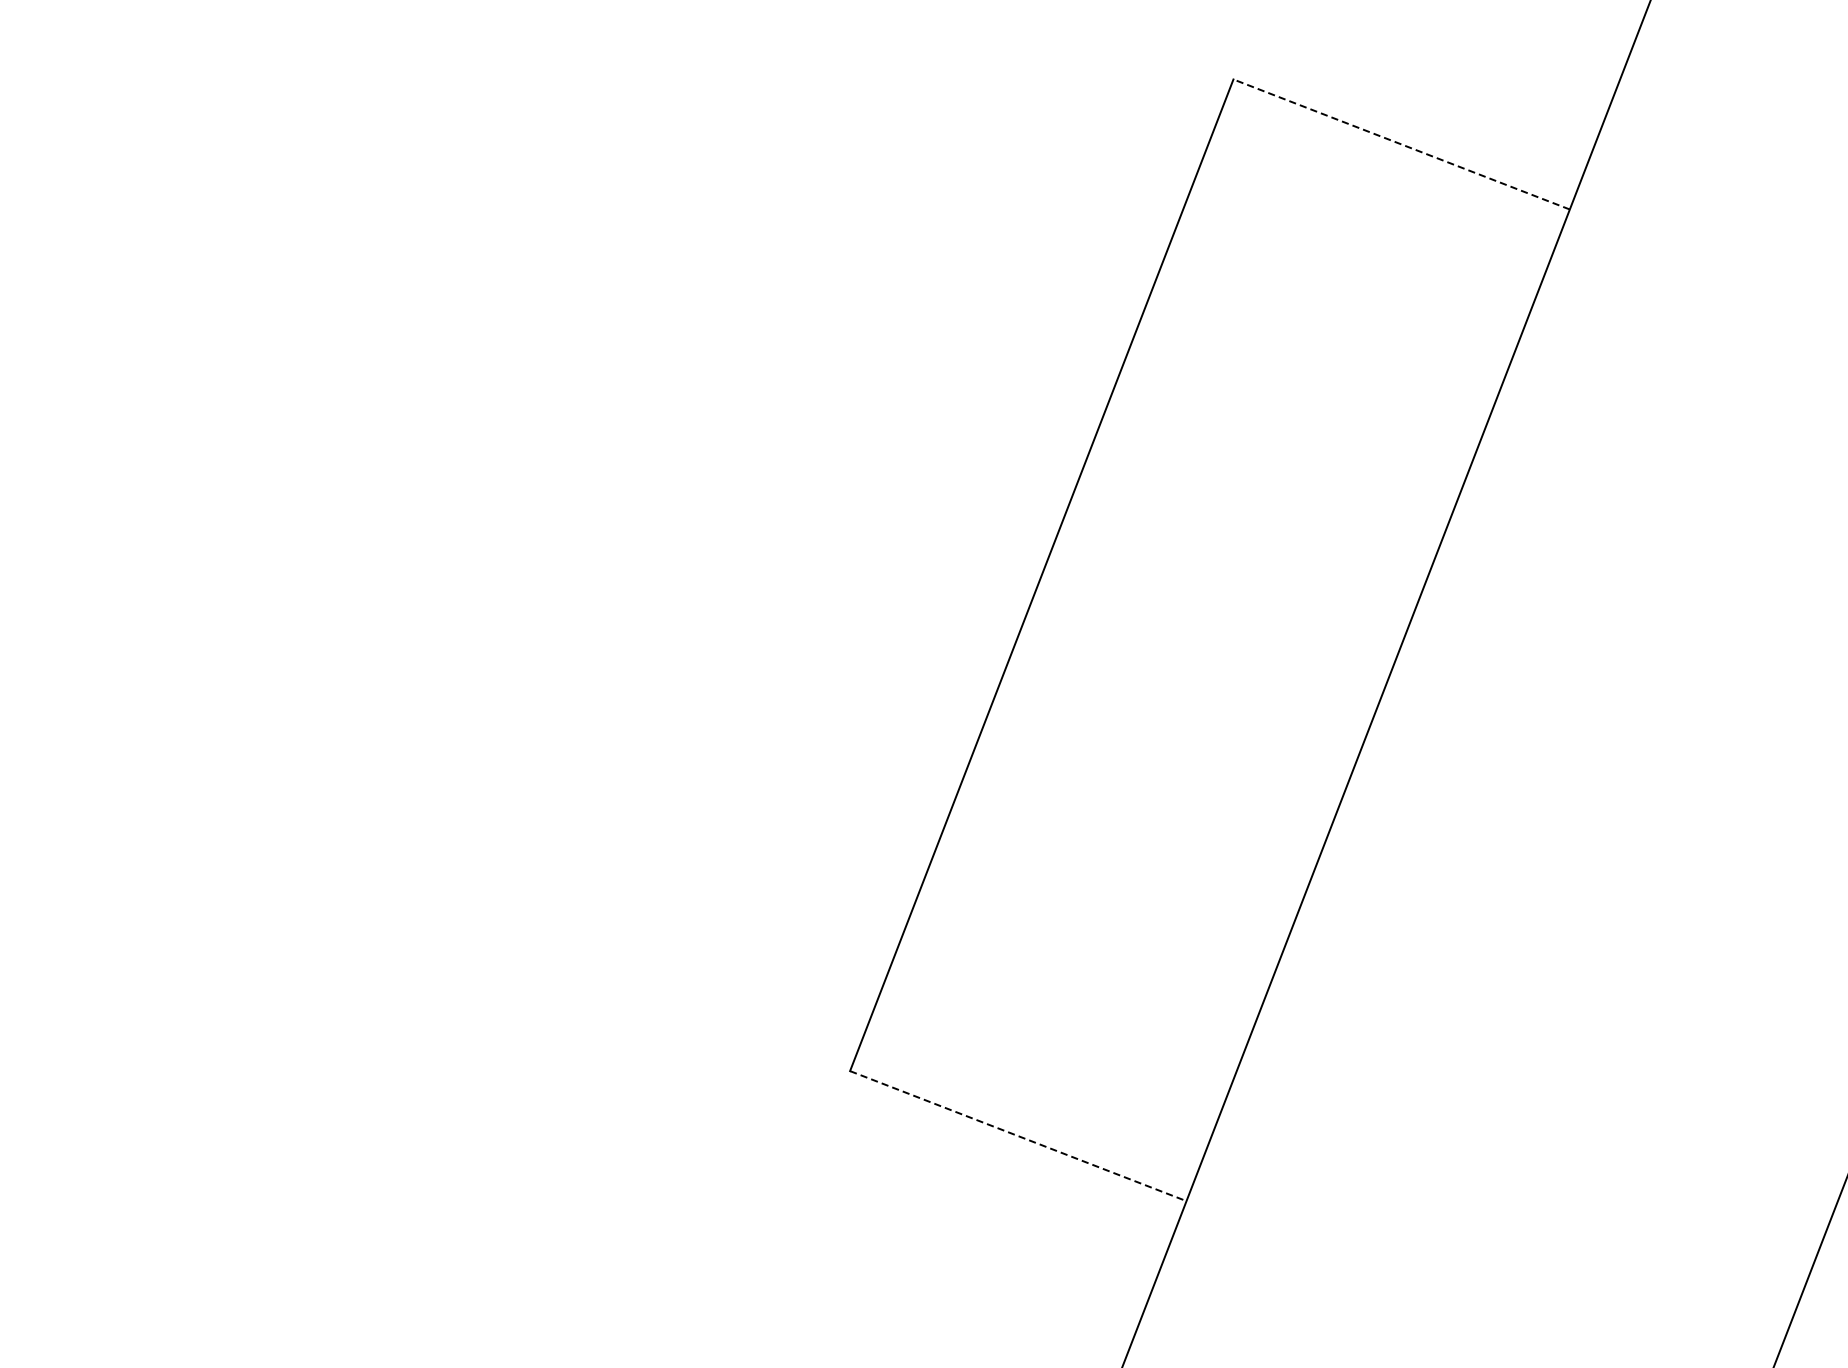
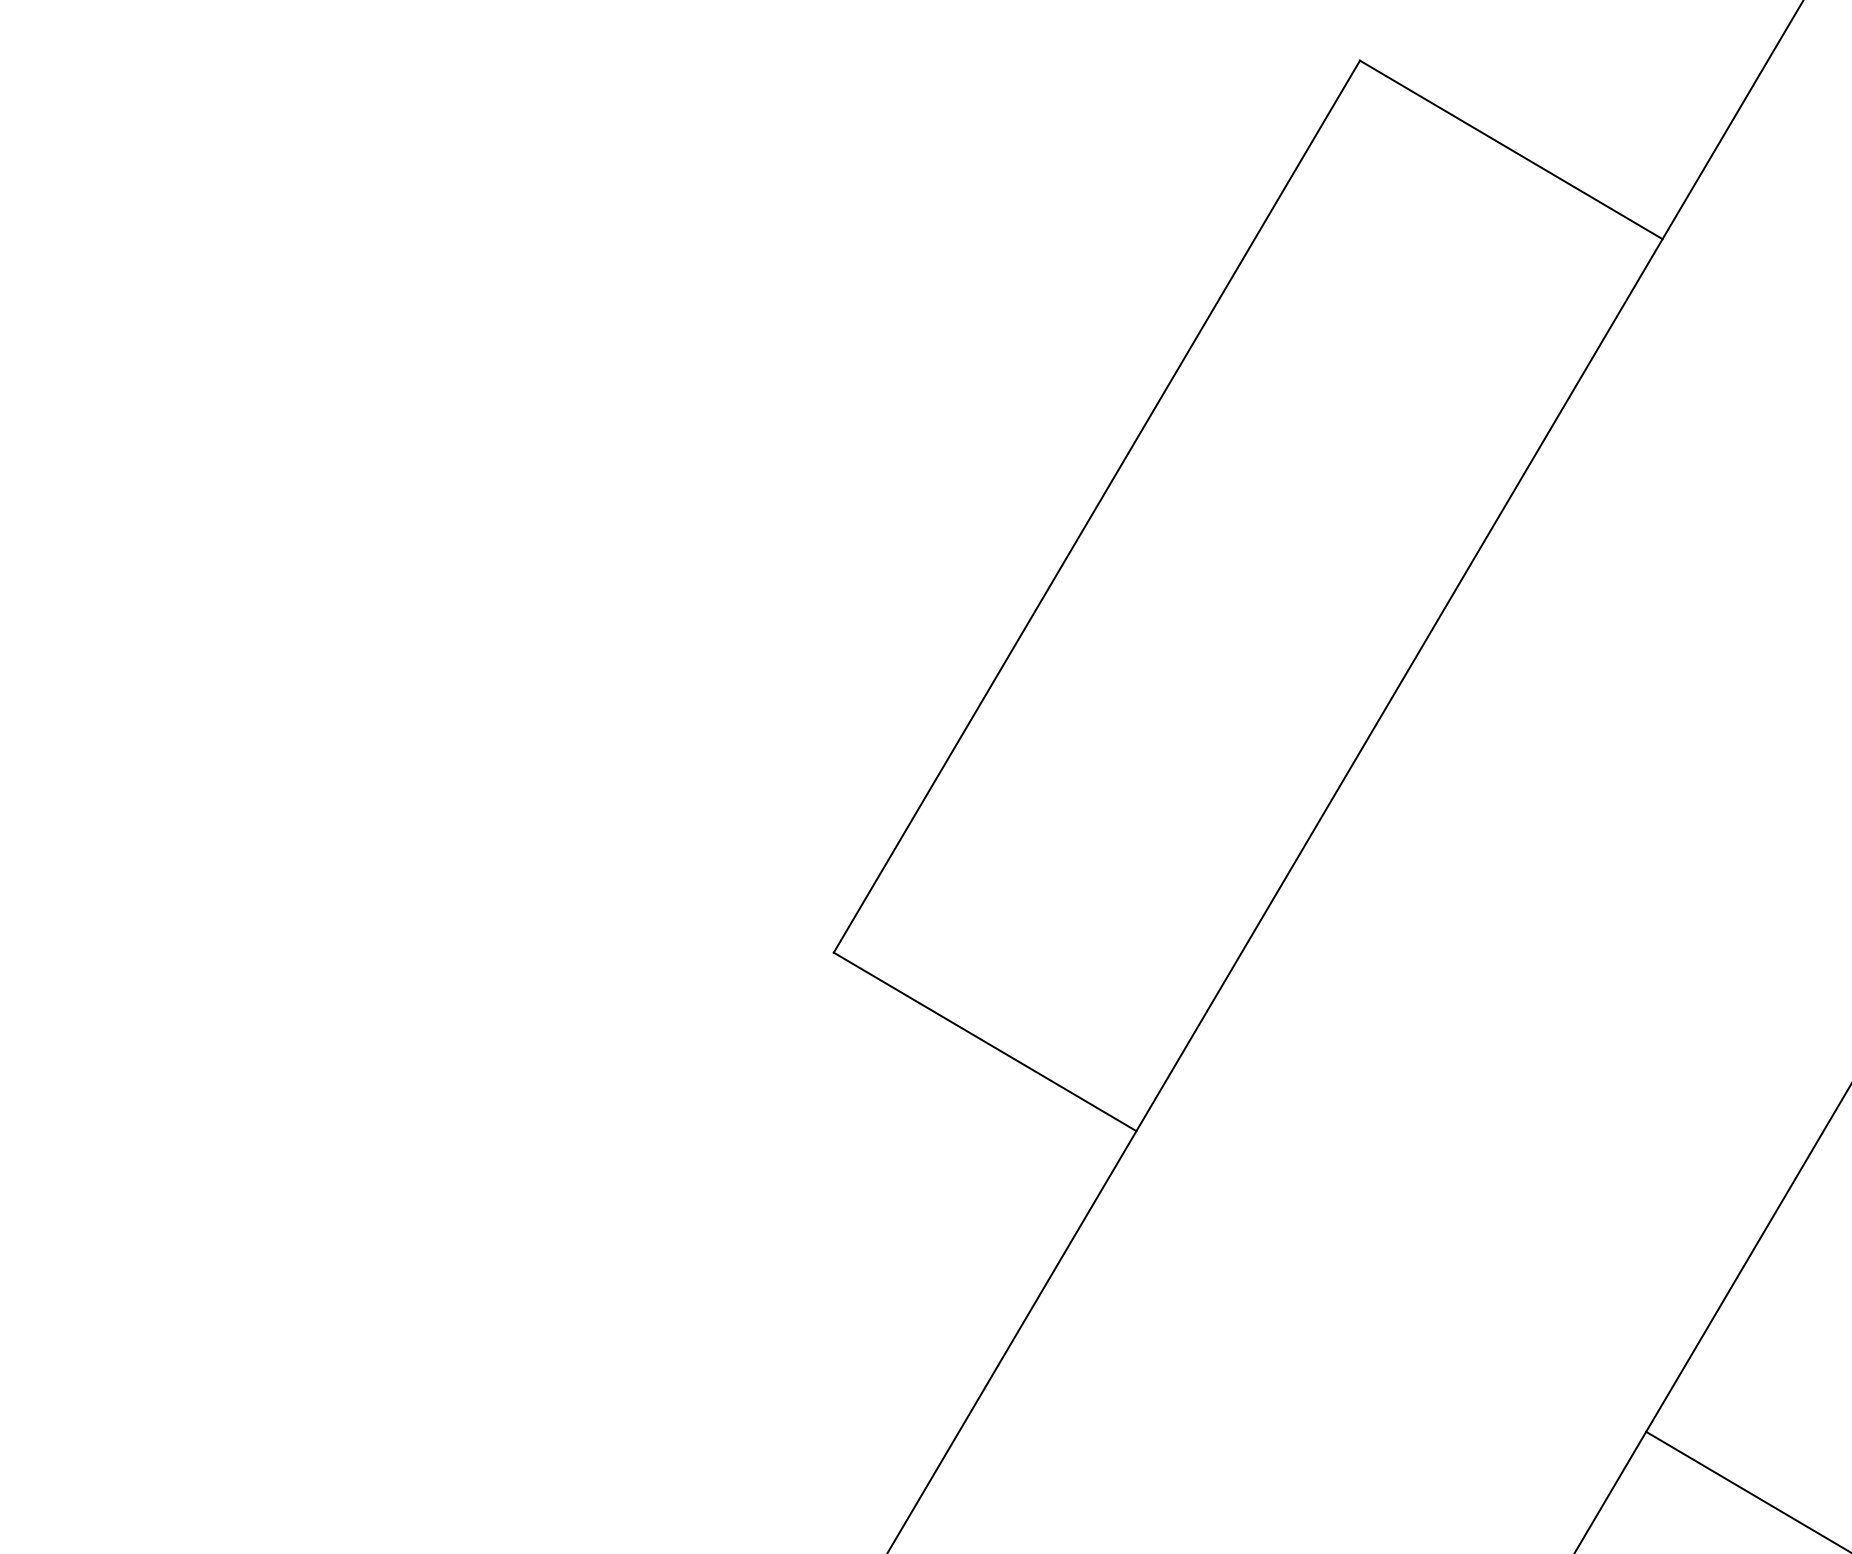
line: (1401, 144) -> (1511, 149), dashed -> solid
line: (1018, 1135) -> (985, 1041), dashed -> solid

